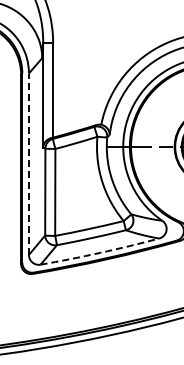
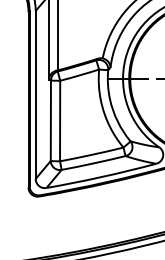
line: (28, 164) -> (35, 95), dashed -> solid
arc: (100, 252) -> (101, 176), dashed -> solid

